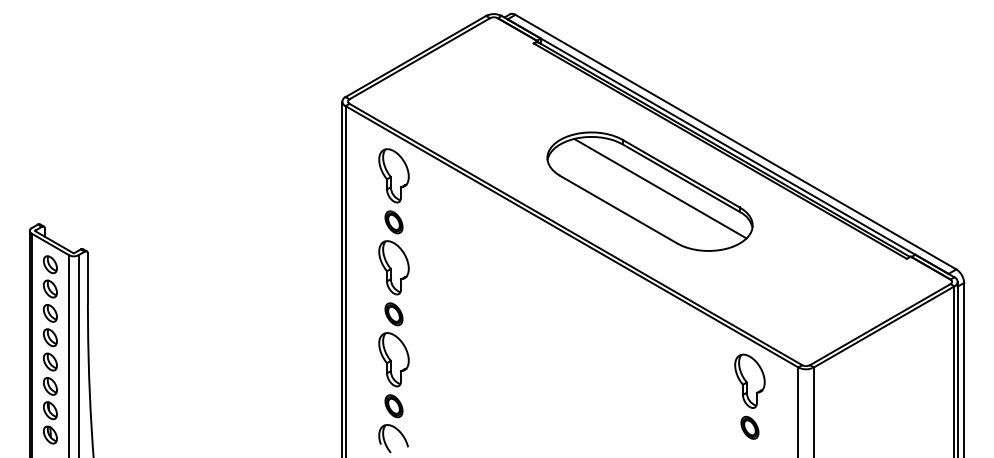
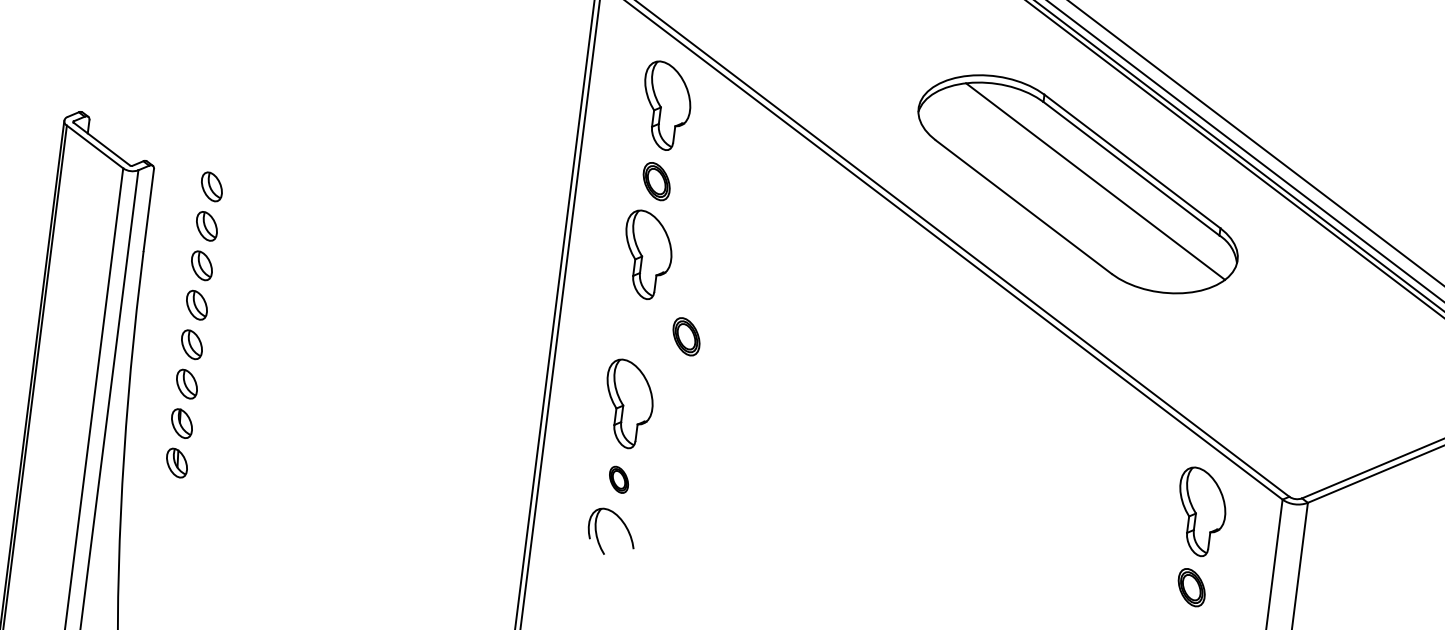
part: (393, 314) -> (685, 337), moved
part: (49, 349) -> (193, 324), moved
part: (393, 406) -> (618, 480), size x0.7

